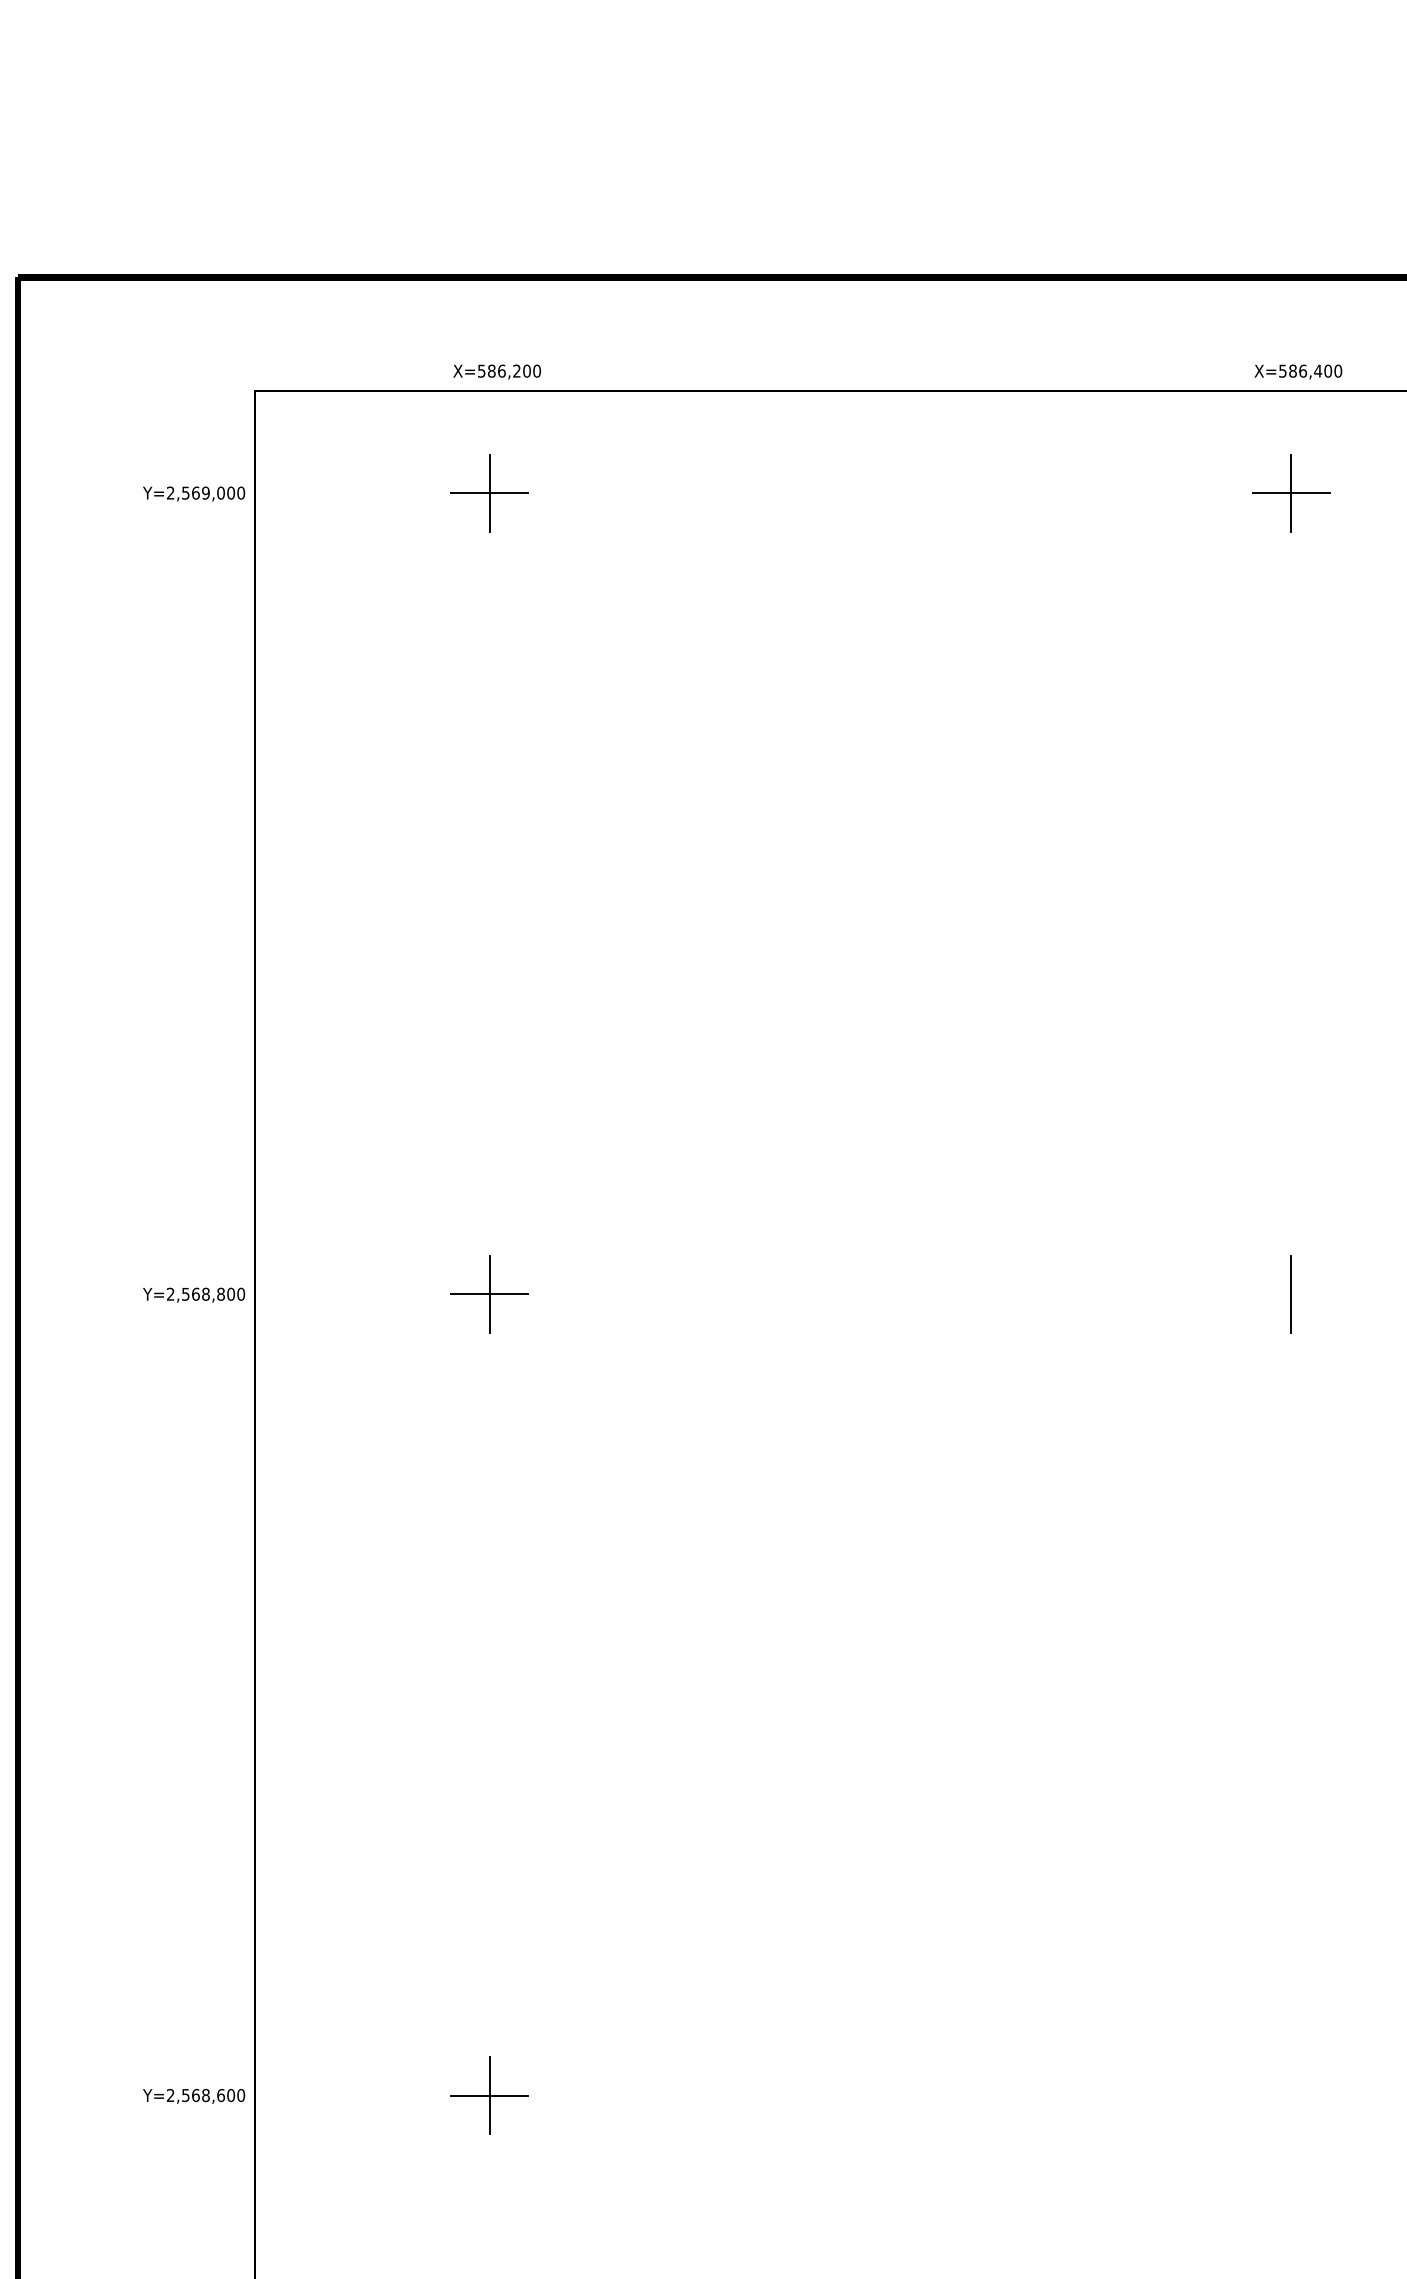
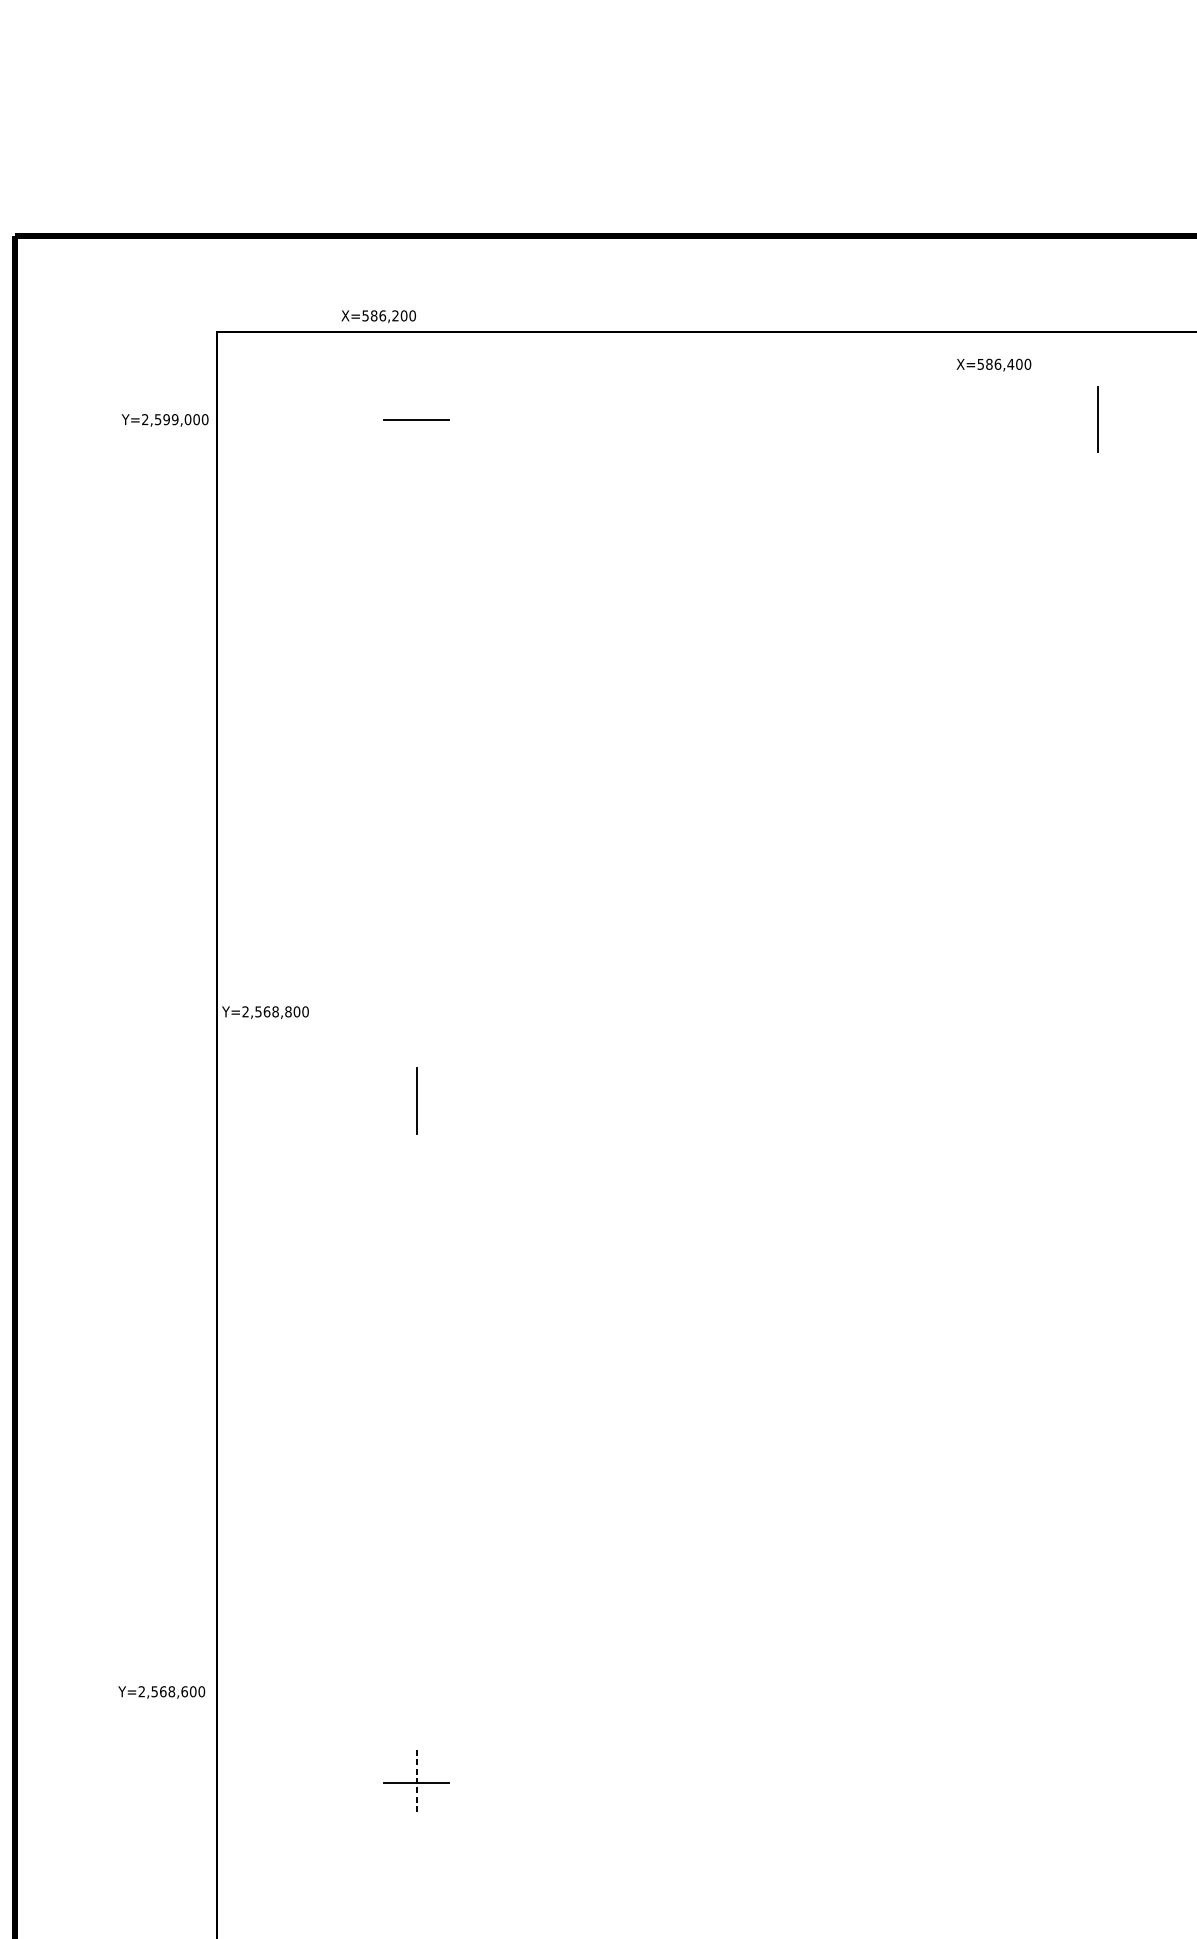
text: (496, 371) -> (378, 316), moved
text: (1298, 371) -> (994, 364), moved
text: (195, 492) -> (166, 419), Y=2,569,000 -> Y=2,599,000
line: (489, 492) -> (416, 419), removed
line: (1290, 493) -> (1097, 419), removed
line: (1291, 1293) -> (1098, 1100), removed
text: (194, 1294) -> (265, 1012), moved
line: (489, 1294) -> (416, 1101), removed
text: (194, 2096) -> (162, 1692), moved
line: (489, 2096) -> (416, 1783), solid -> dashed

